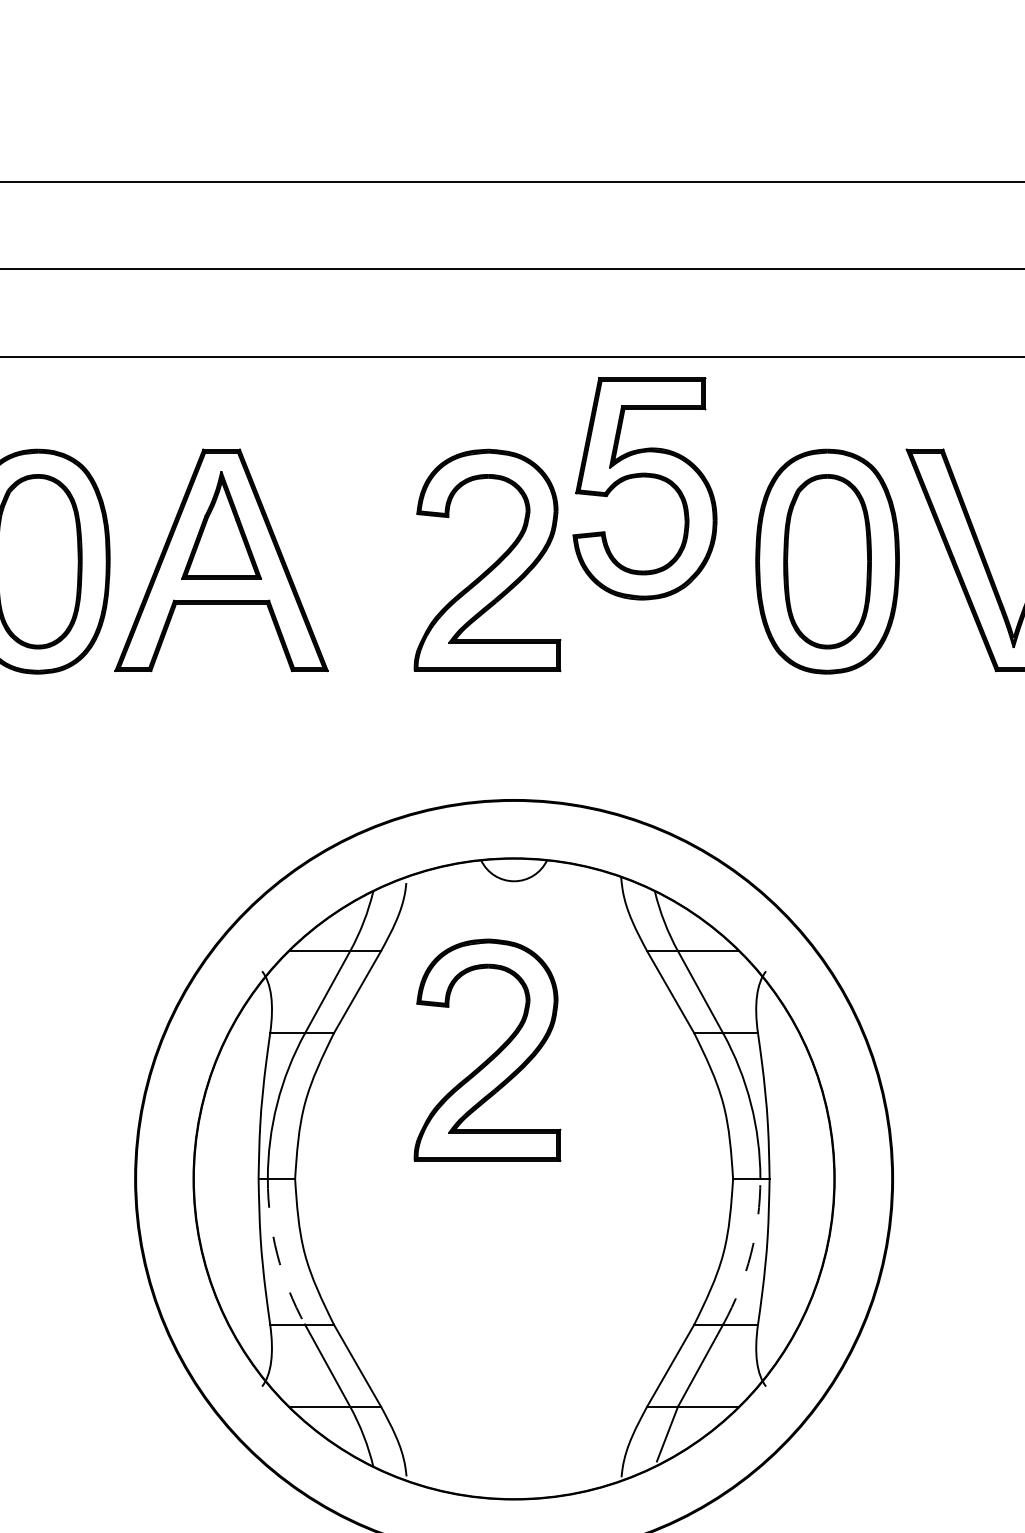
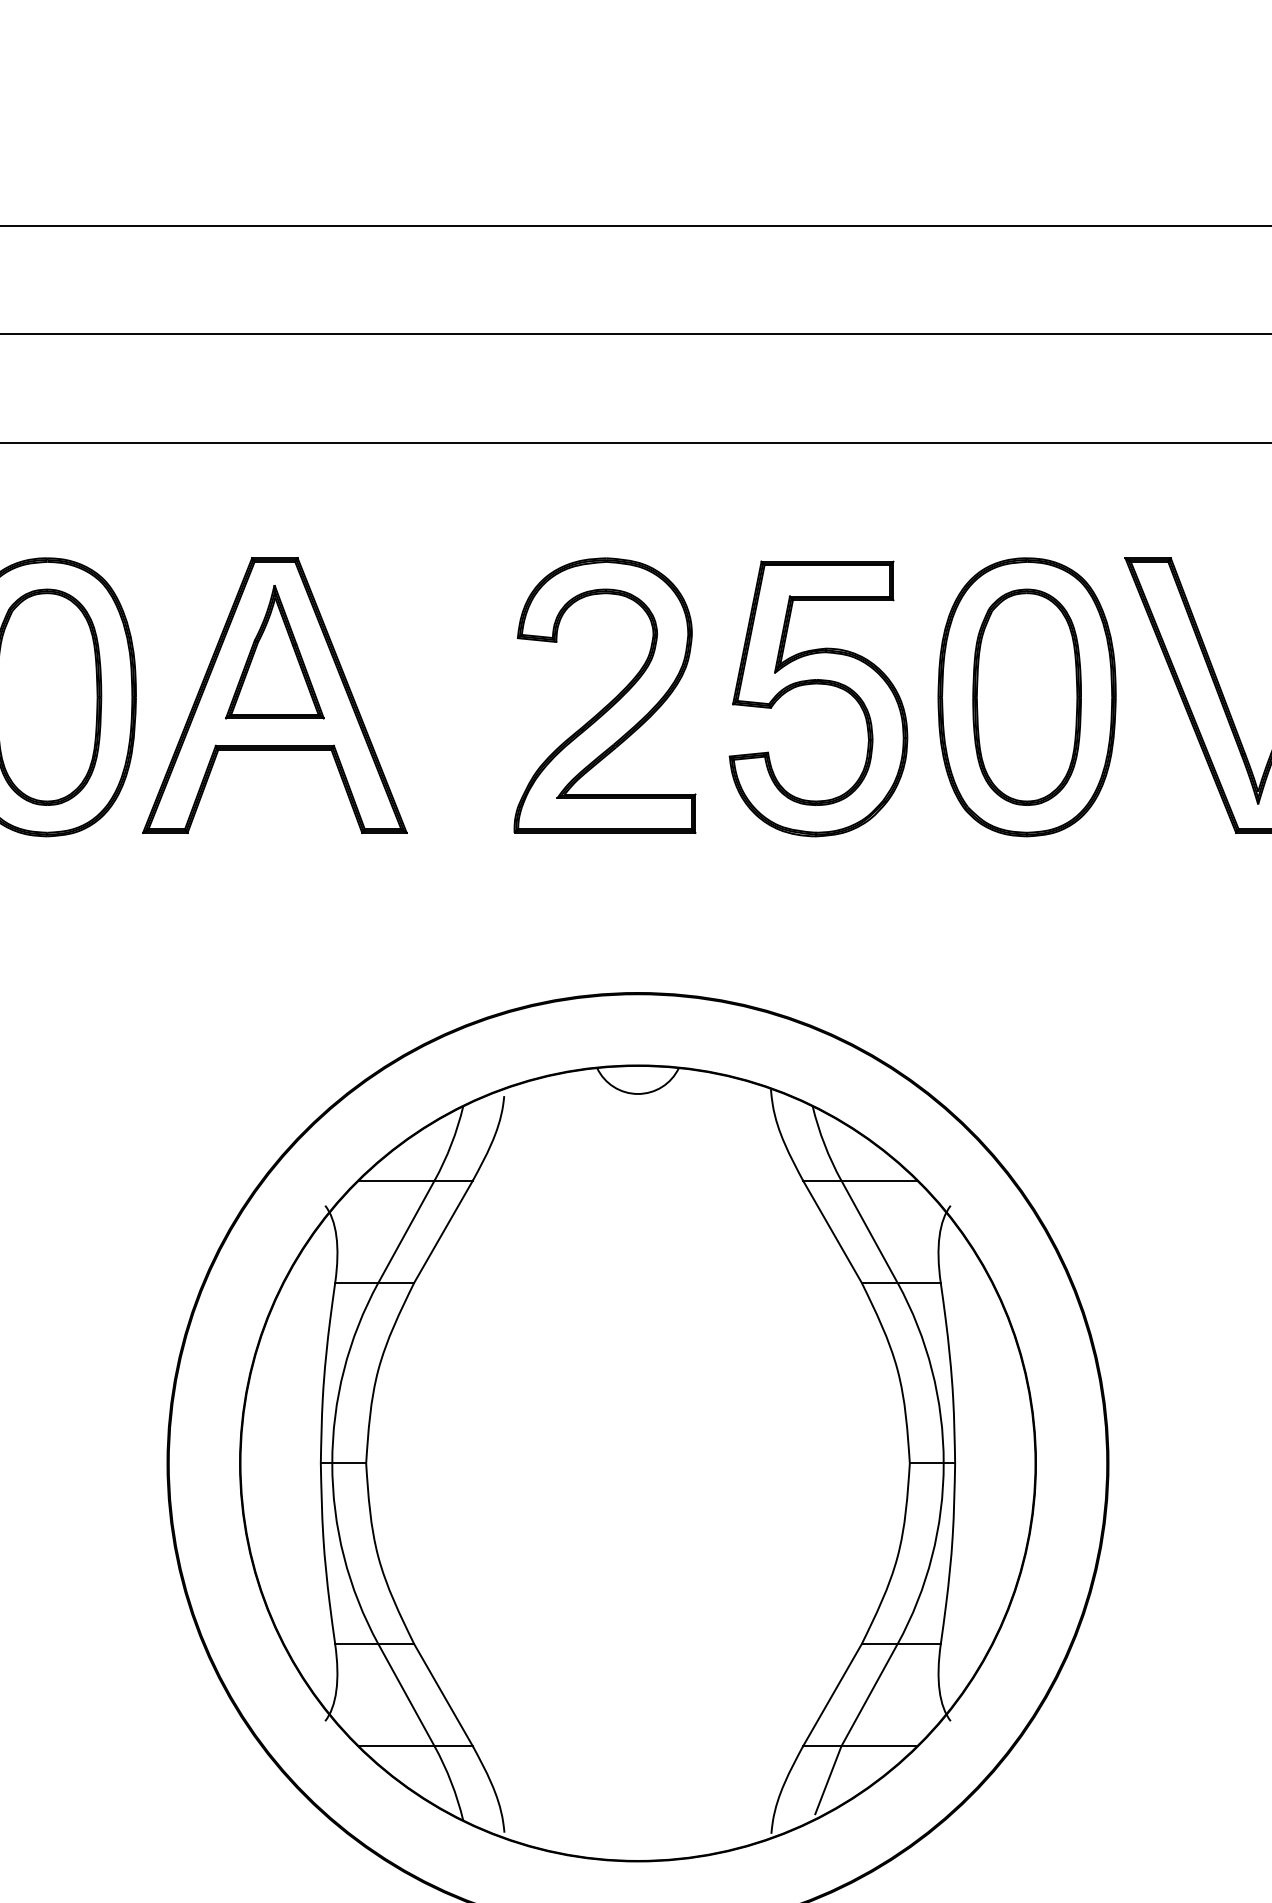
part: (645, 477) -> (818, 684), moved
part: (491, 1054) -> (610, 1309), removed
arc: (276, 1253) -> (343, 1556), dashed -> solid
arc: (751, 1253) -> (932, 1556), dashed -> solid

